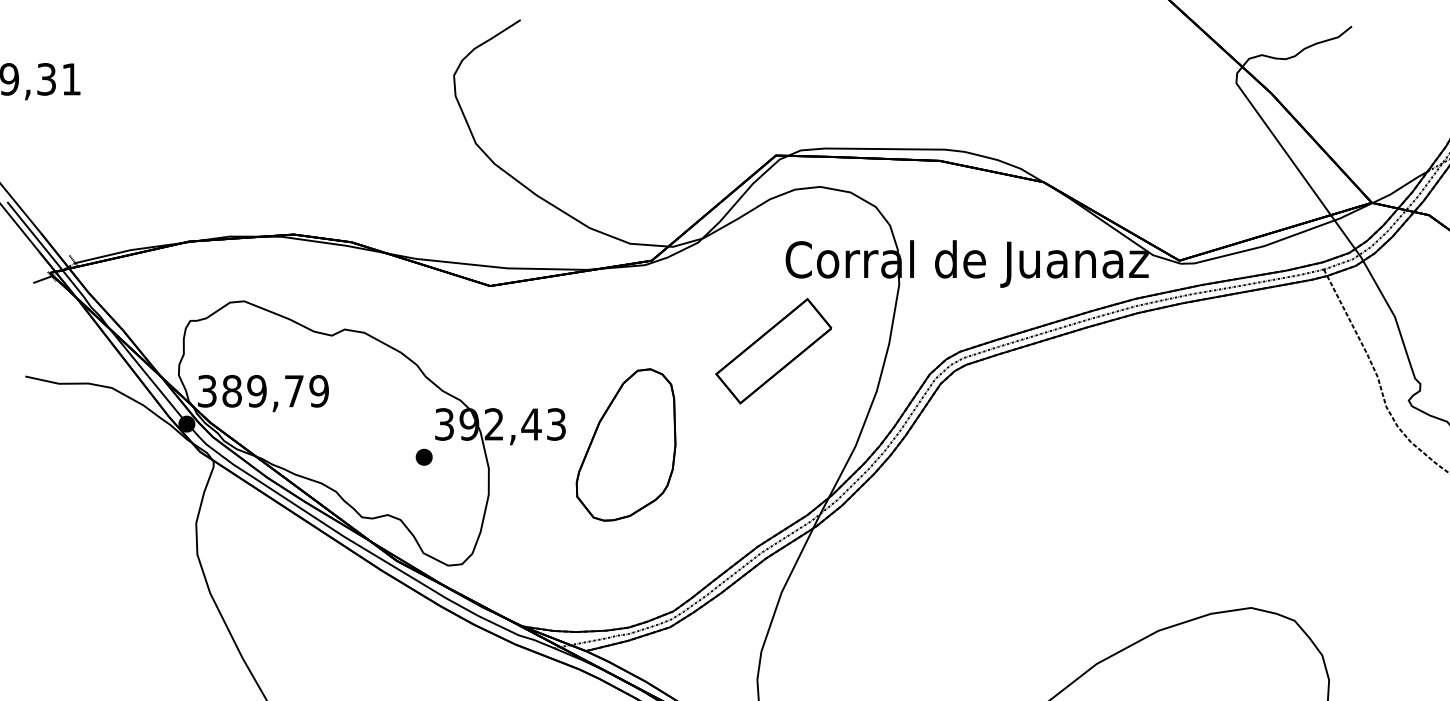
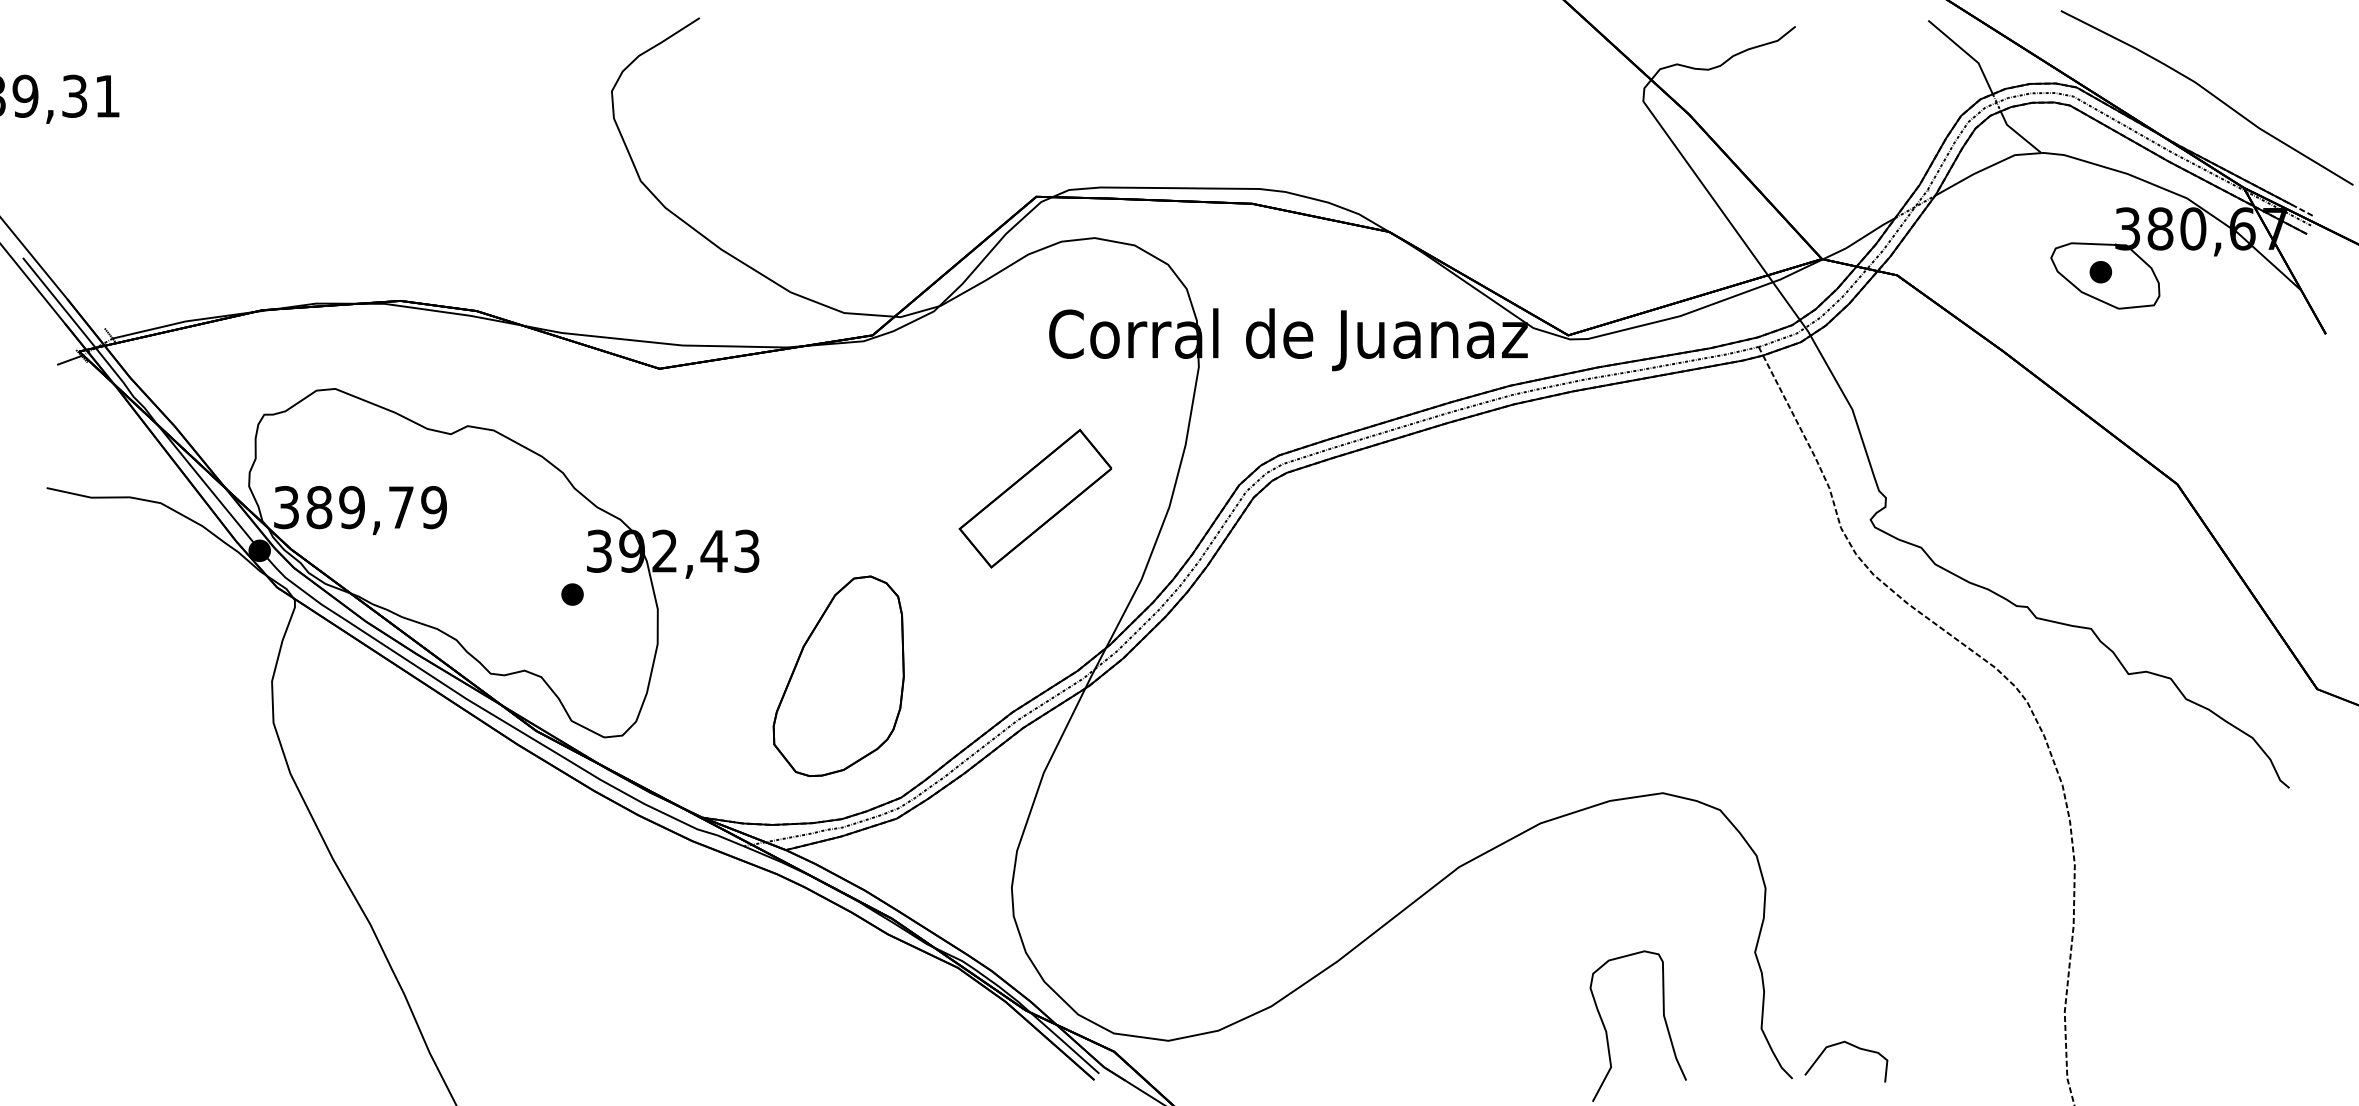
part: (773, 351) -> (1035, 498), moved
part: (625, 445) -> (838, 676), moved

